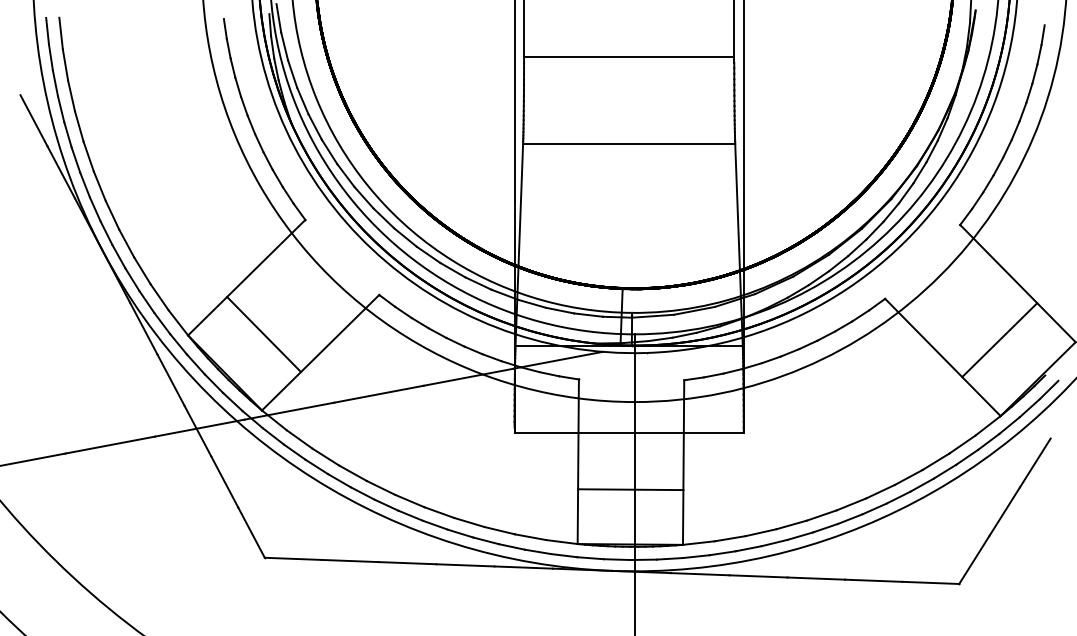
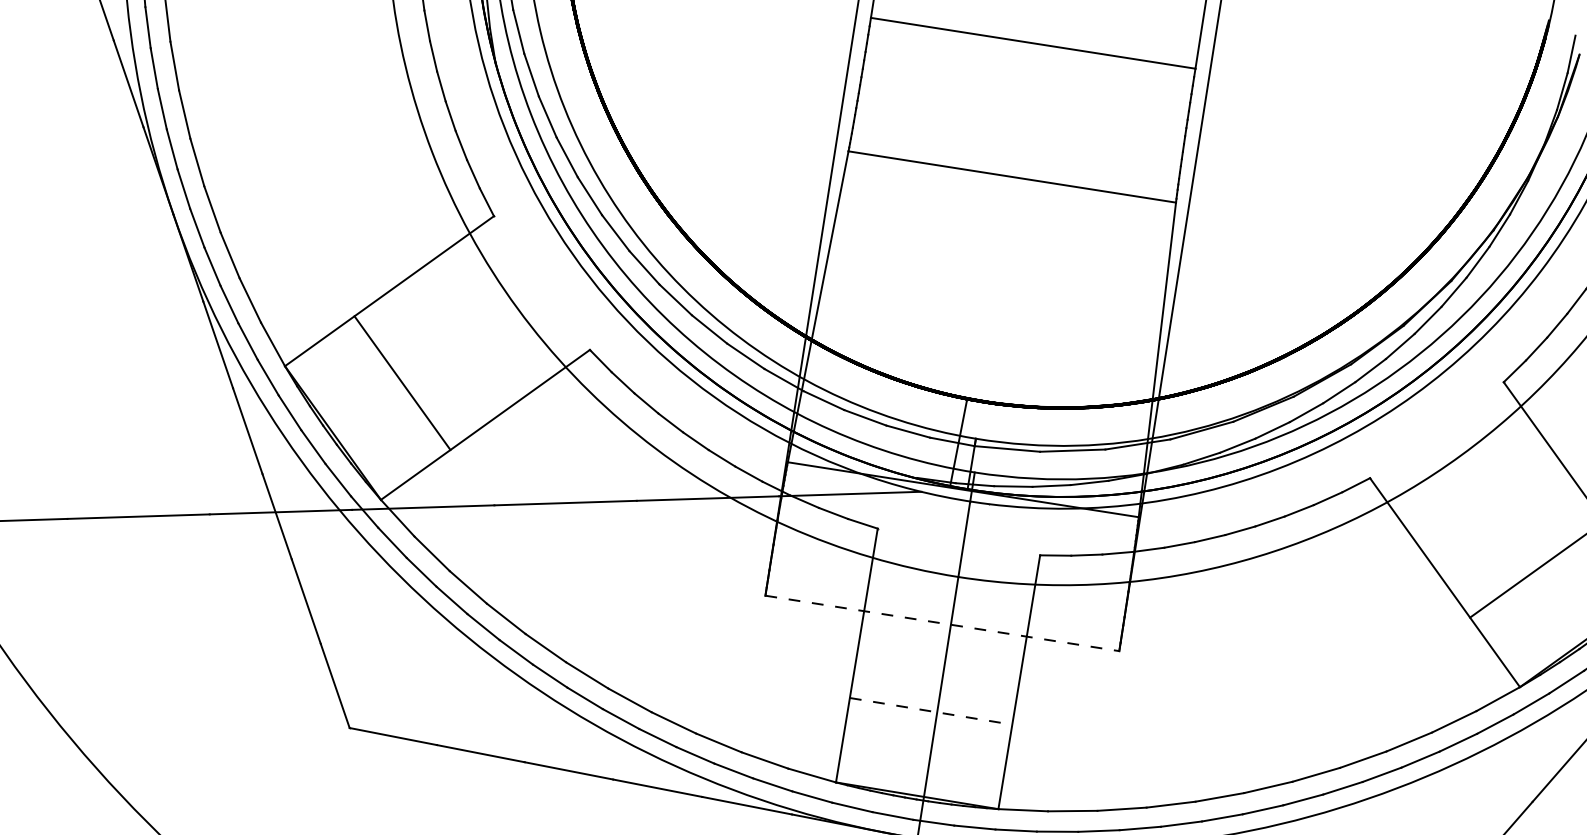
line: (629, 432) -> (943, 622), solid -> dashed
line: (630, 489) -> (930, 710), solid -> dashed

